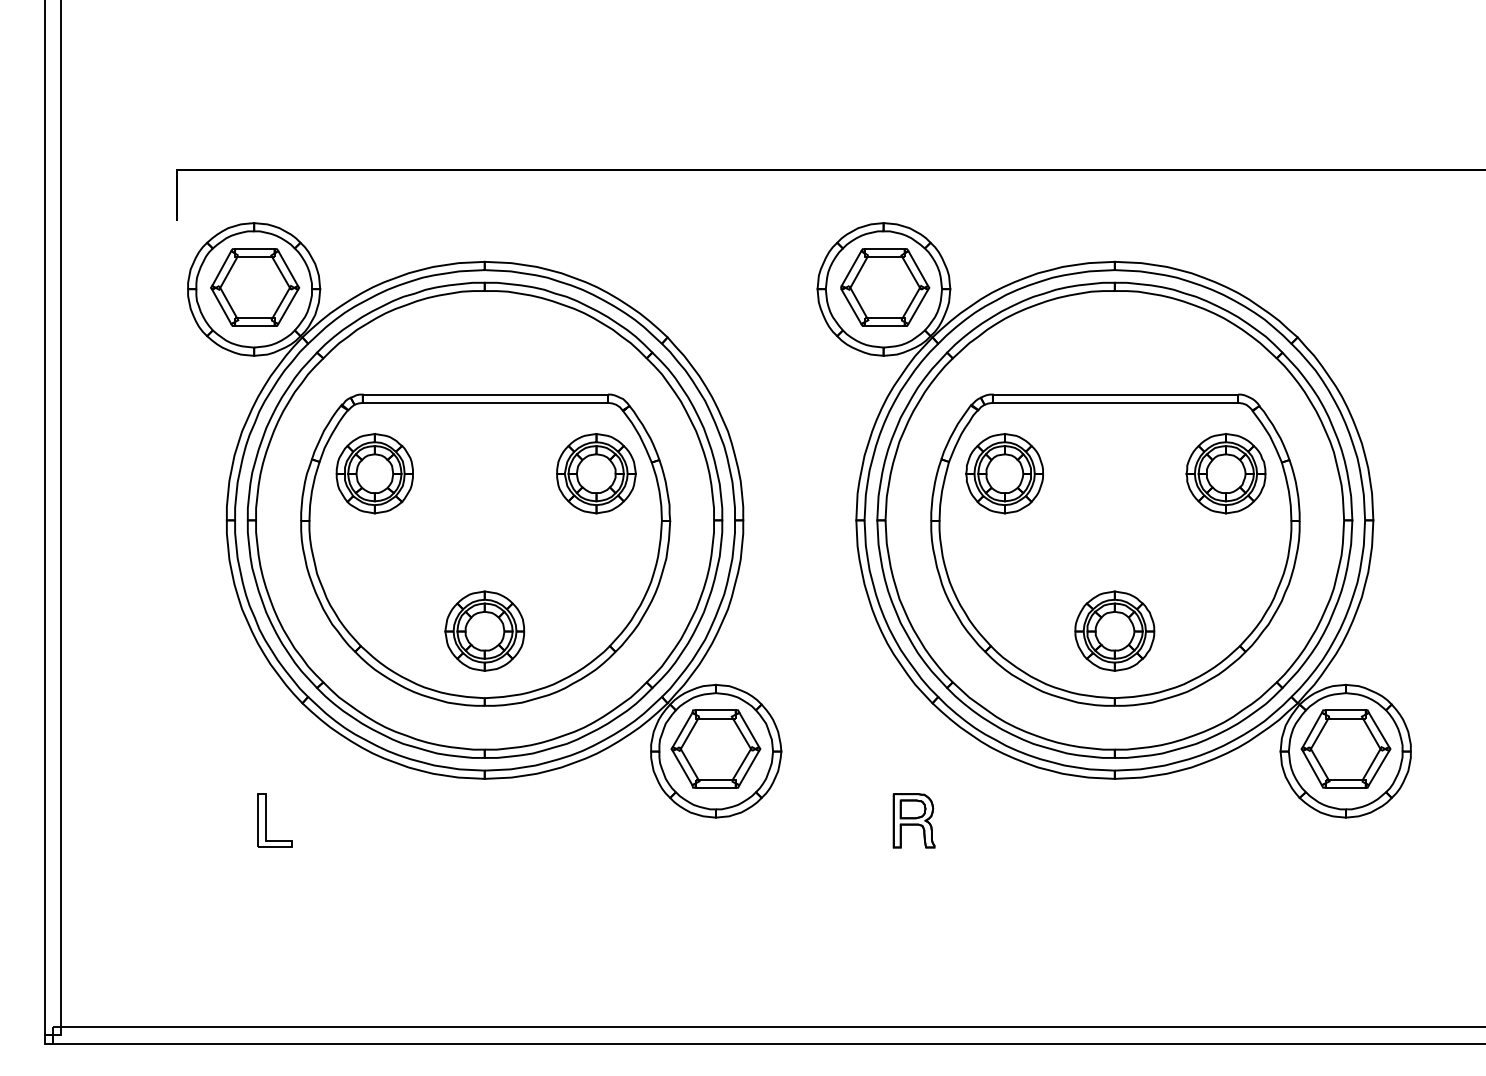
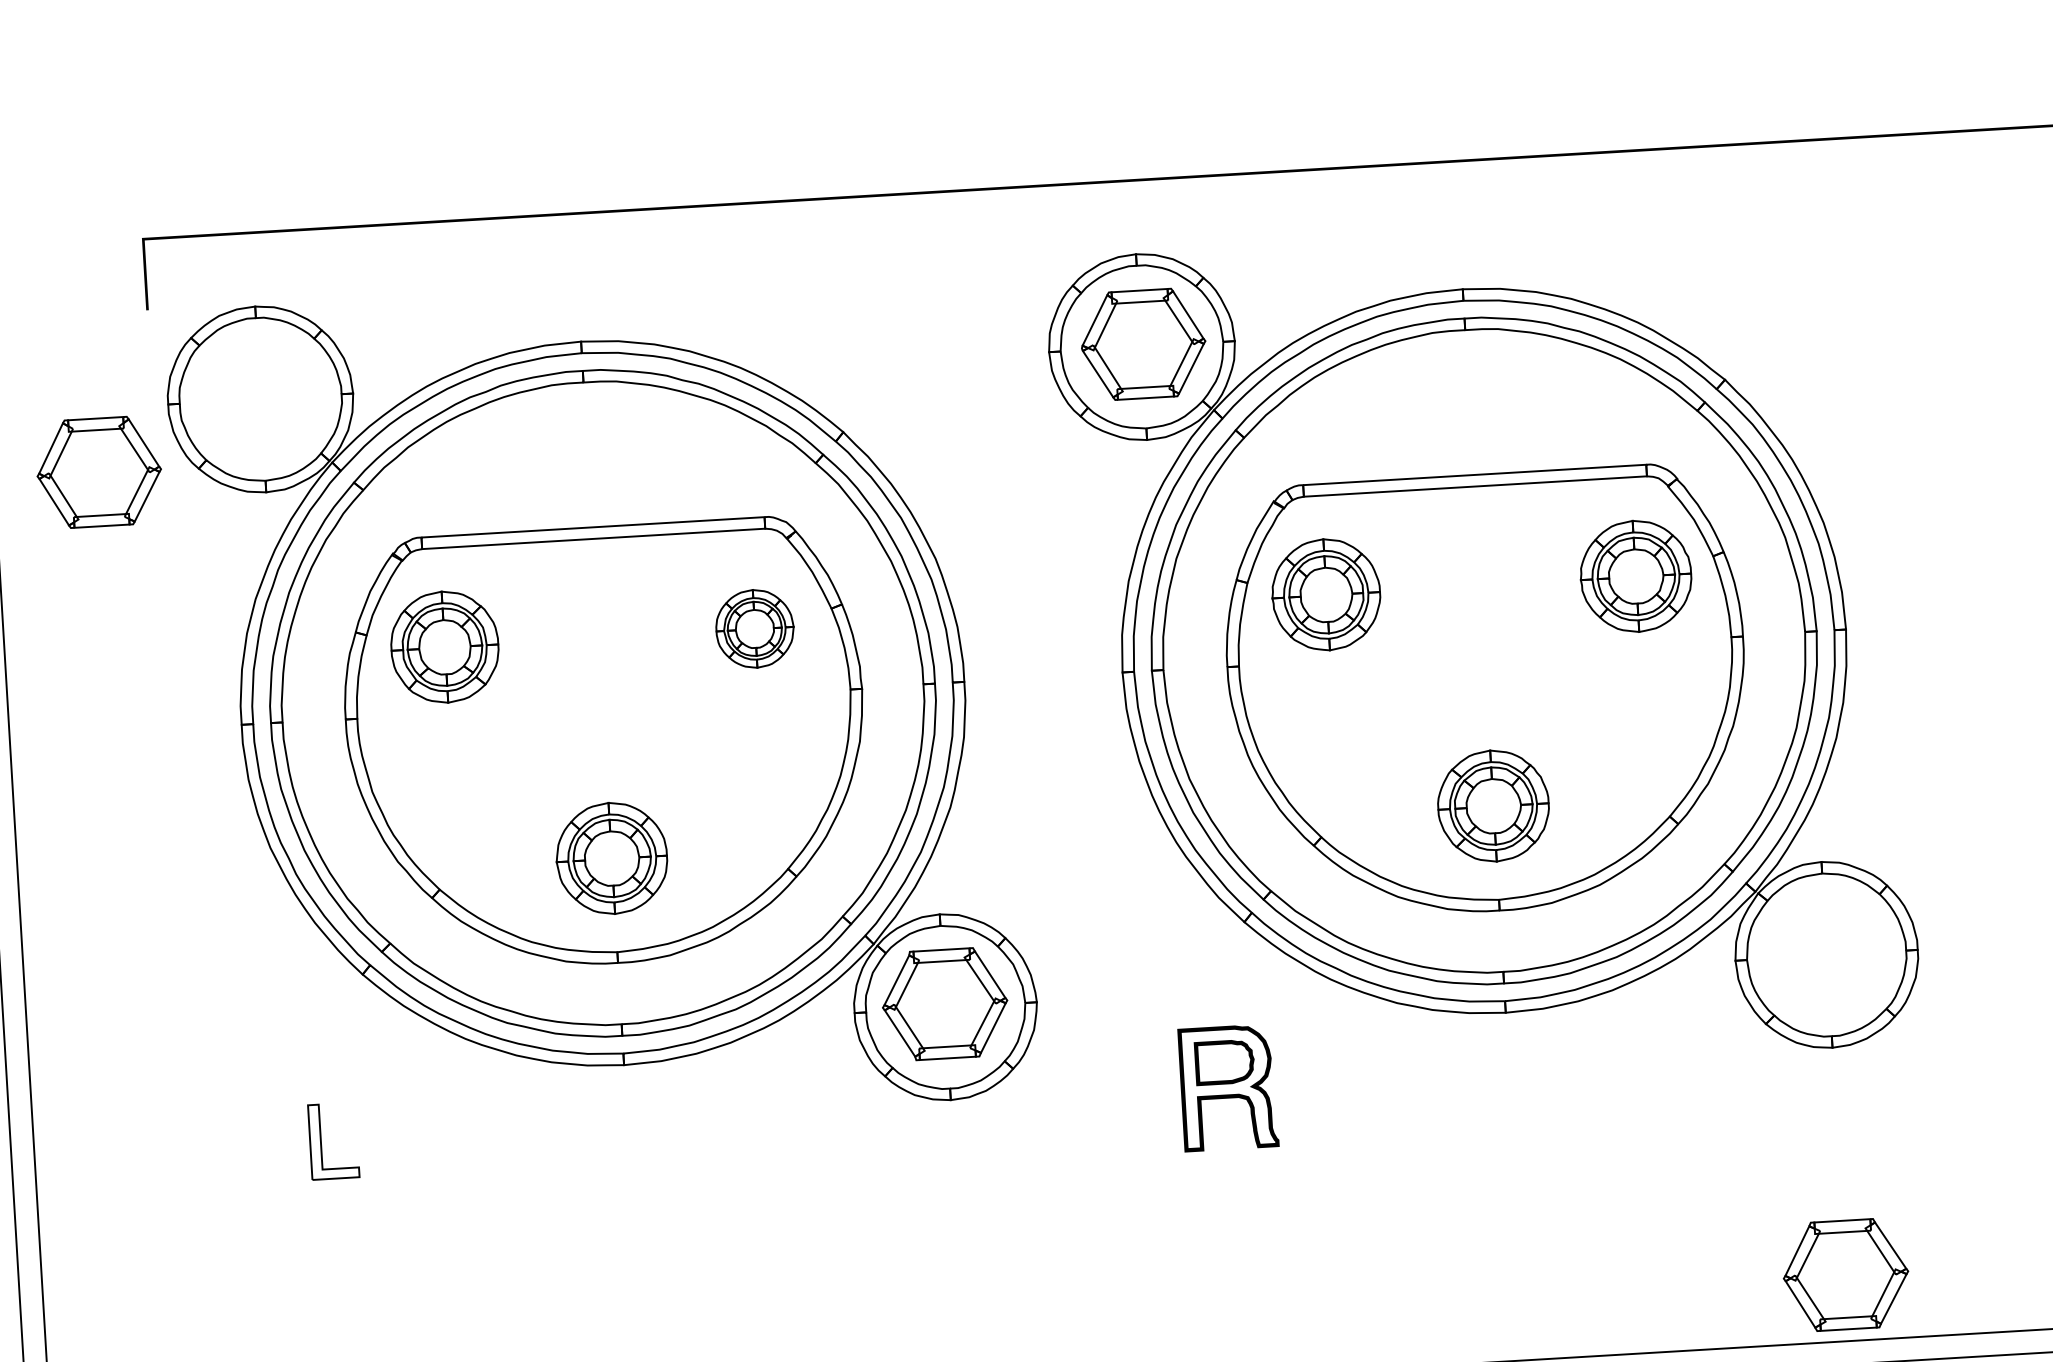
part: (255, 287) -> (99, 472), moved
part: (596, 473) -> (755, 628), size x0.7
part: (1345, 748) -> (1845, 1274), moved
part: (913, 820) -> (1227, 1087), size x1.6

